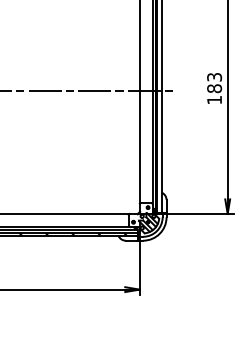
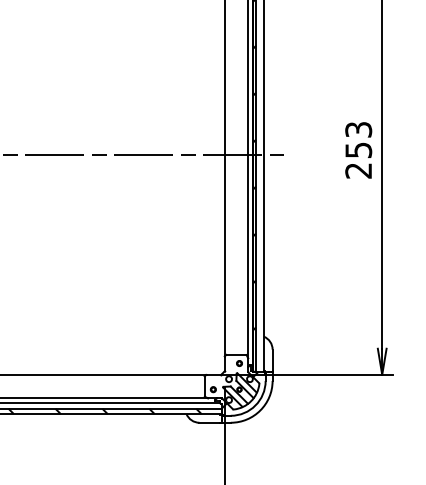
text: (214, 94) -> (358, 160), 183 -> 253

